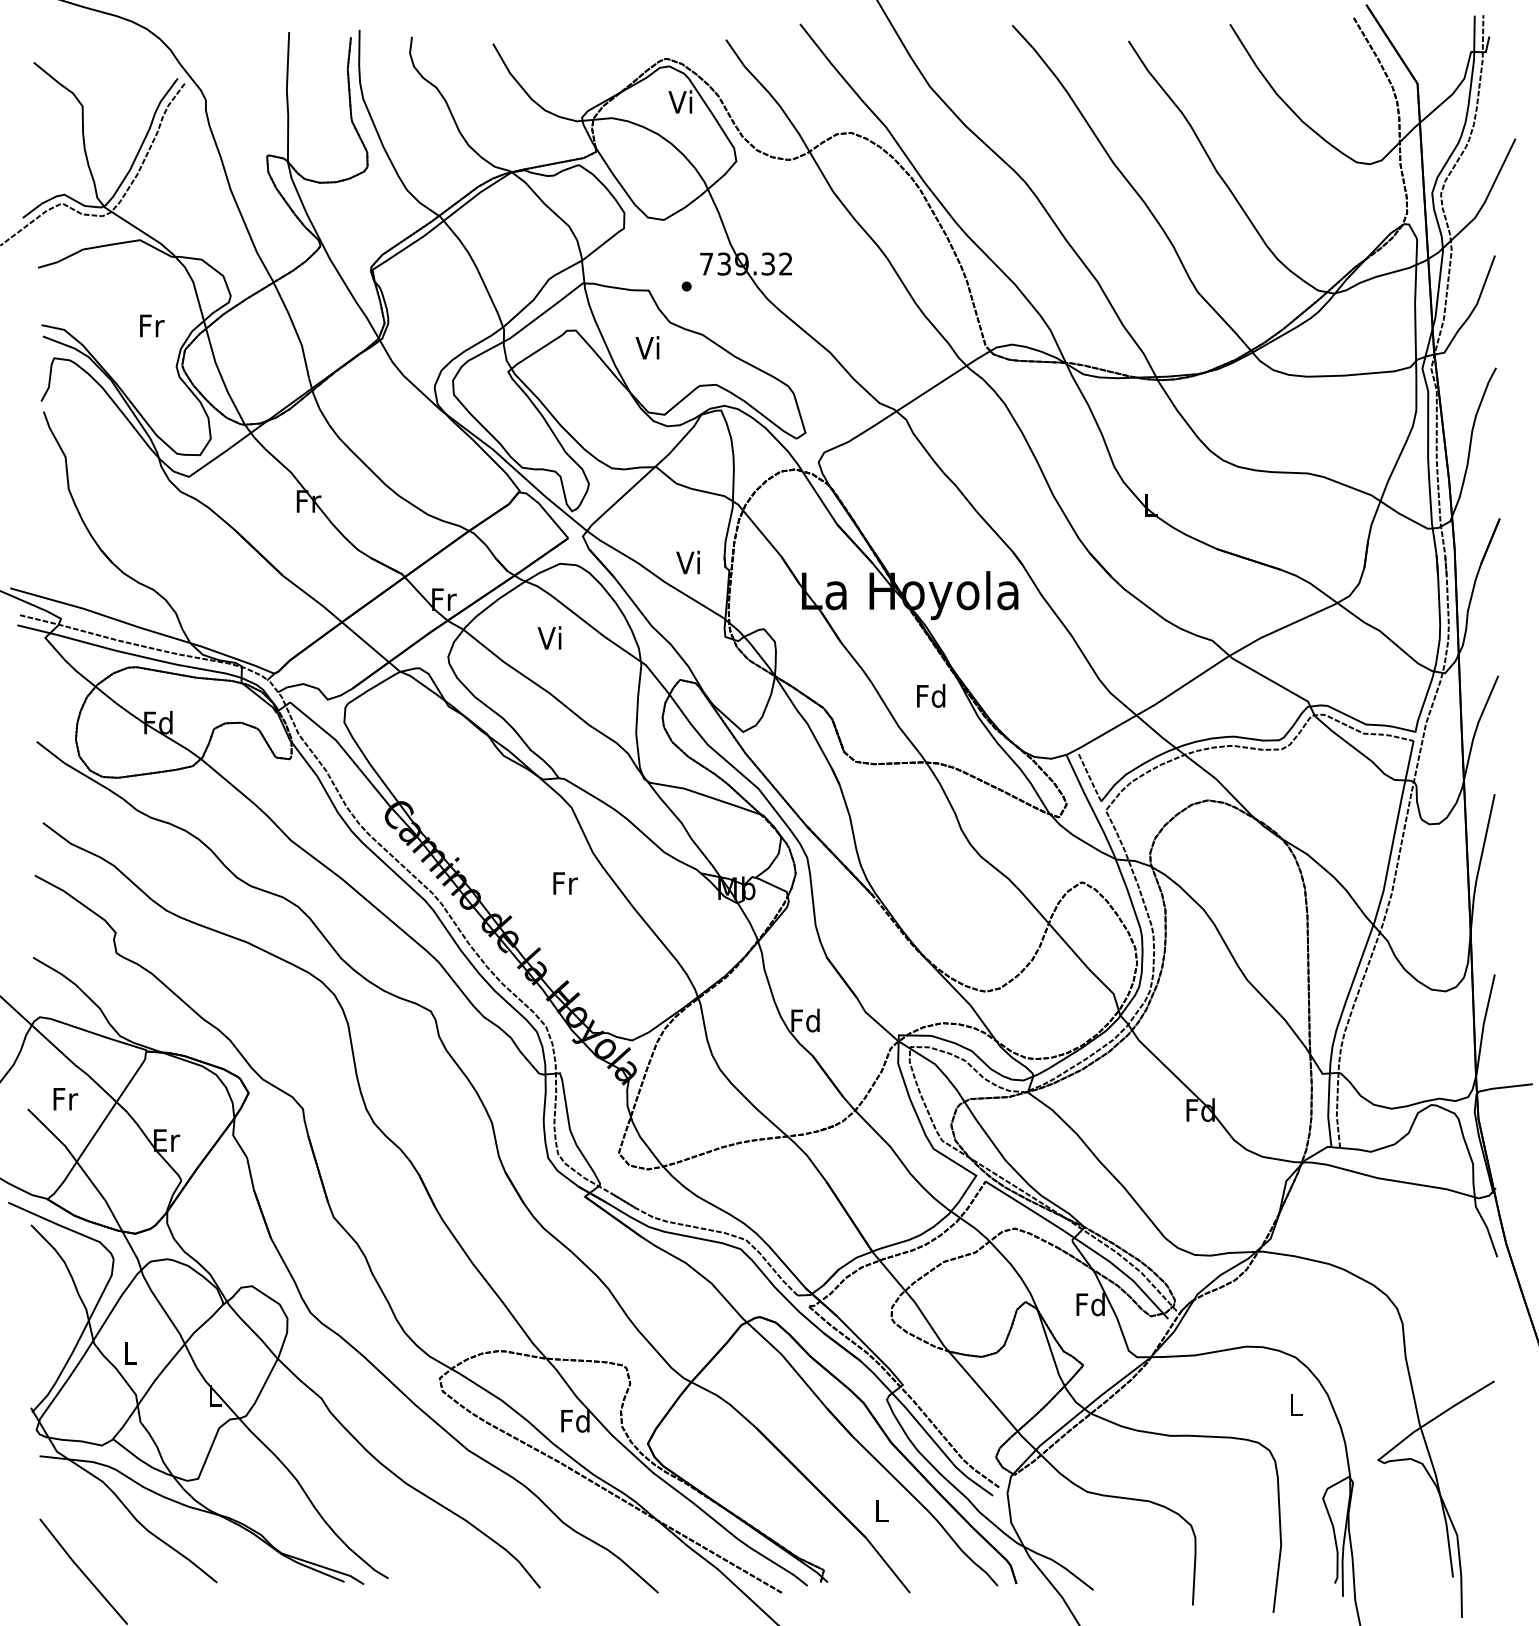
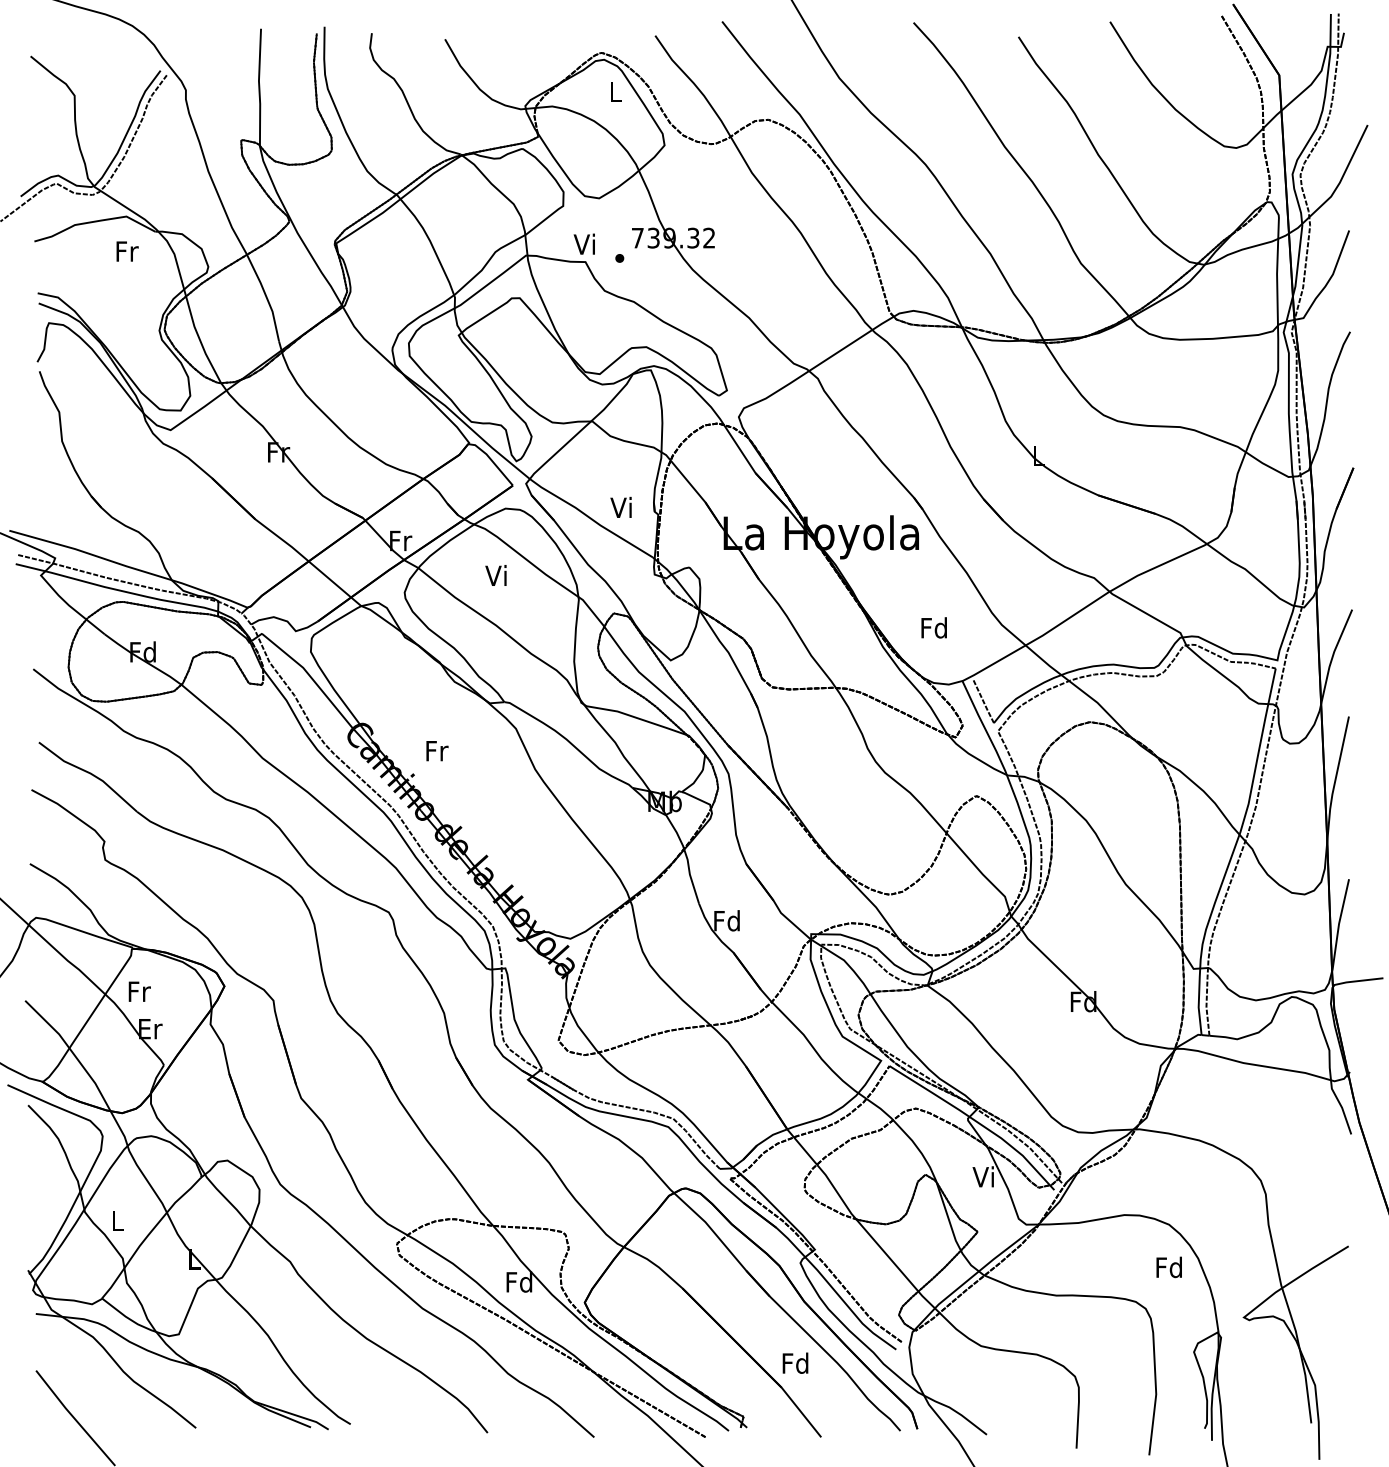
text: (680, 101) -> (614, 91), Vi -> L
text: (152, 325) -> (127, 251), moved
text: (647, 347) -> (584, 243), moved
text: (931, 695) -> (934, 627), moved
text: (565, 883) -> (437, 751), moved
text: (65, 1099) -> (139, 992), moved
text: (1090, 1304) -> (984, 1177), Fd -> Vi
text: (1295, 1404) -> (1169, 1267), L -> Fd
text: (881, 1510) -> (795, 1362), L -> Fd

